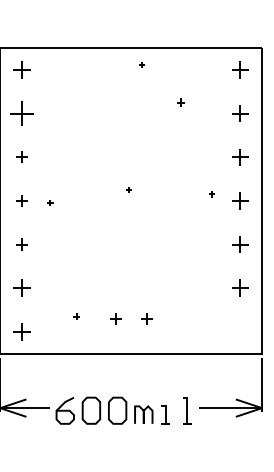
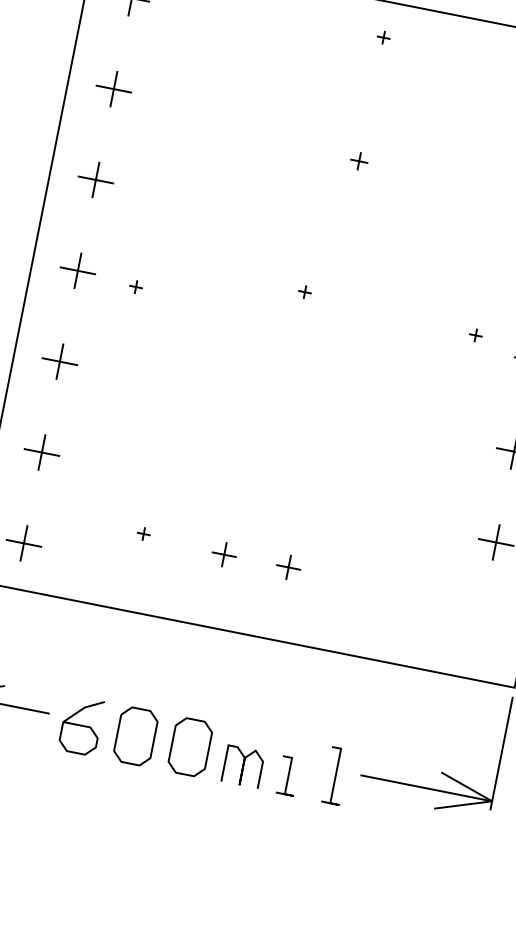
part: (180, 102) -> (358, 161), moved
part: (21, 113) -> (112, 88), size x0.71
part: (21, 157) -> (94, 180), size x1.43
part: (21, 200) -> (76, 269), size x1.43
part: (21, 244) -> (58, 361), size x1.43

